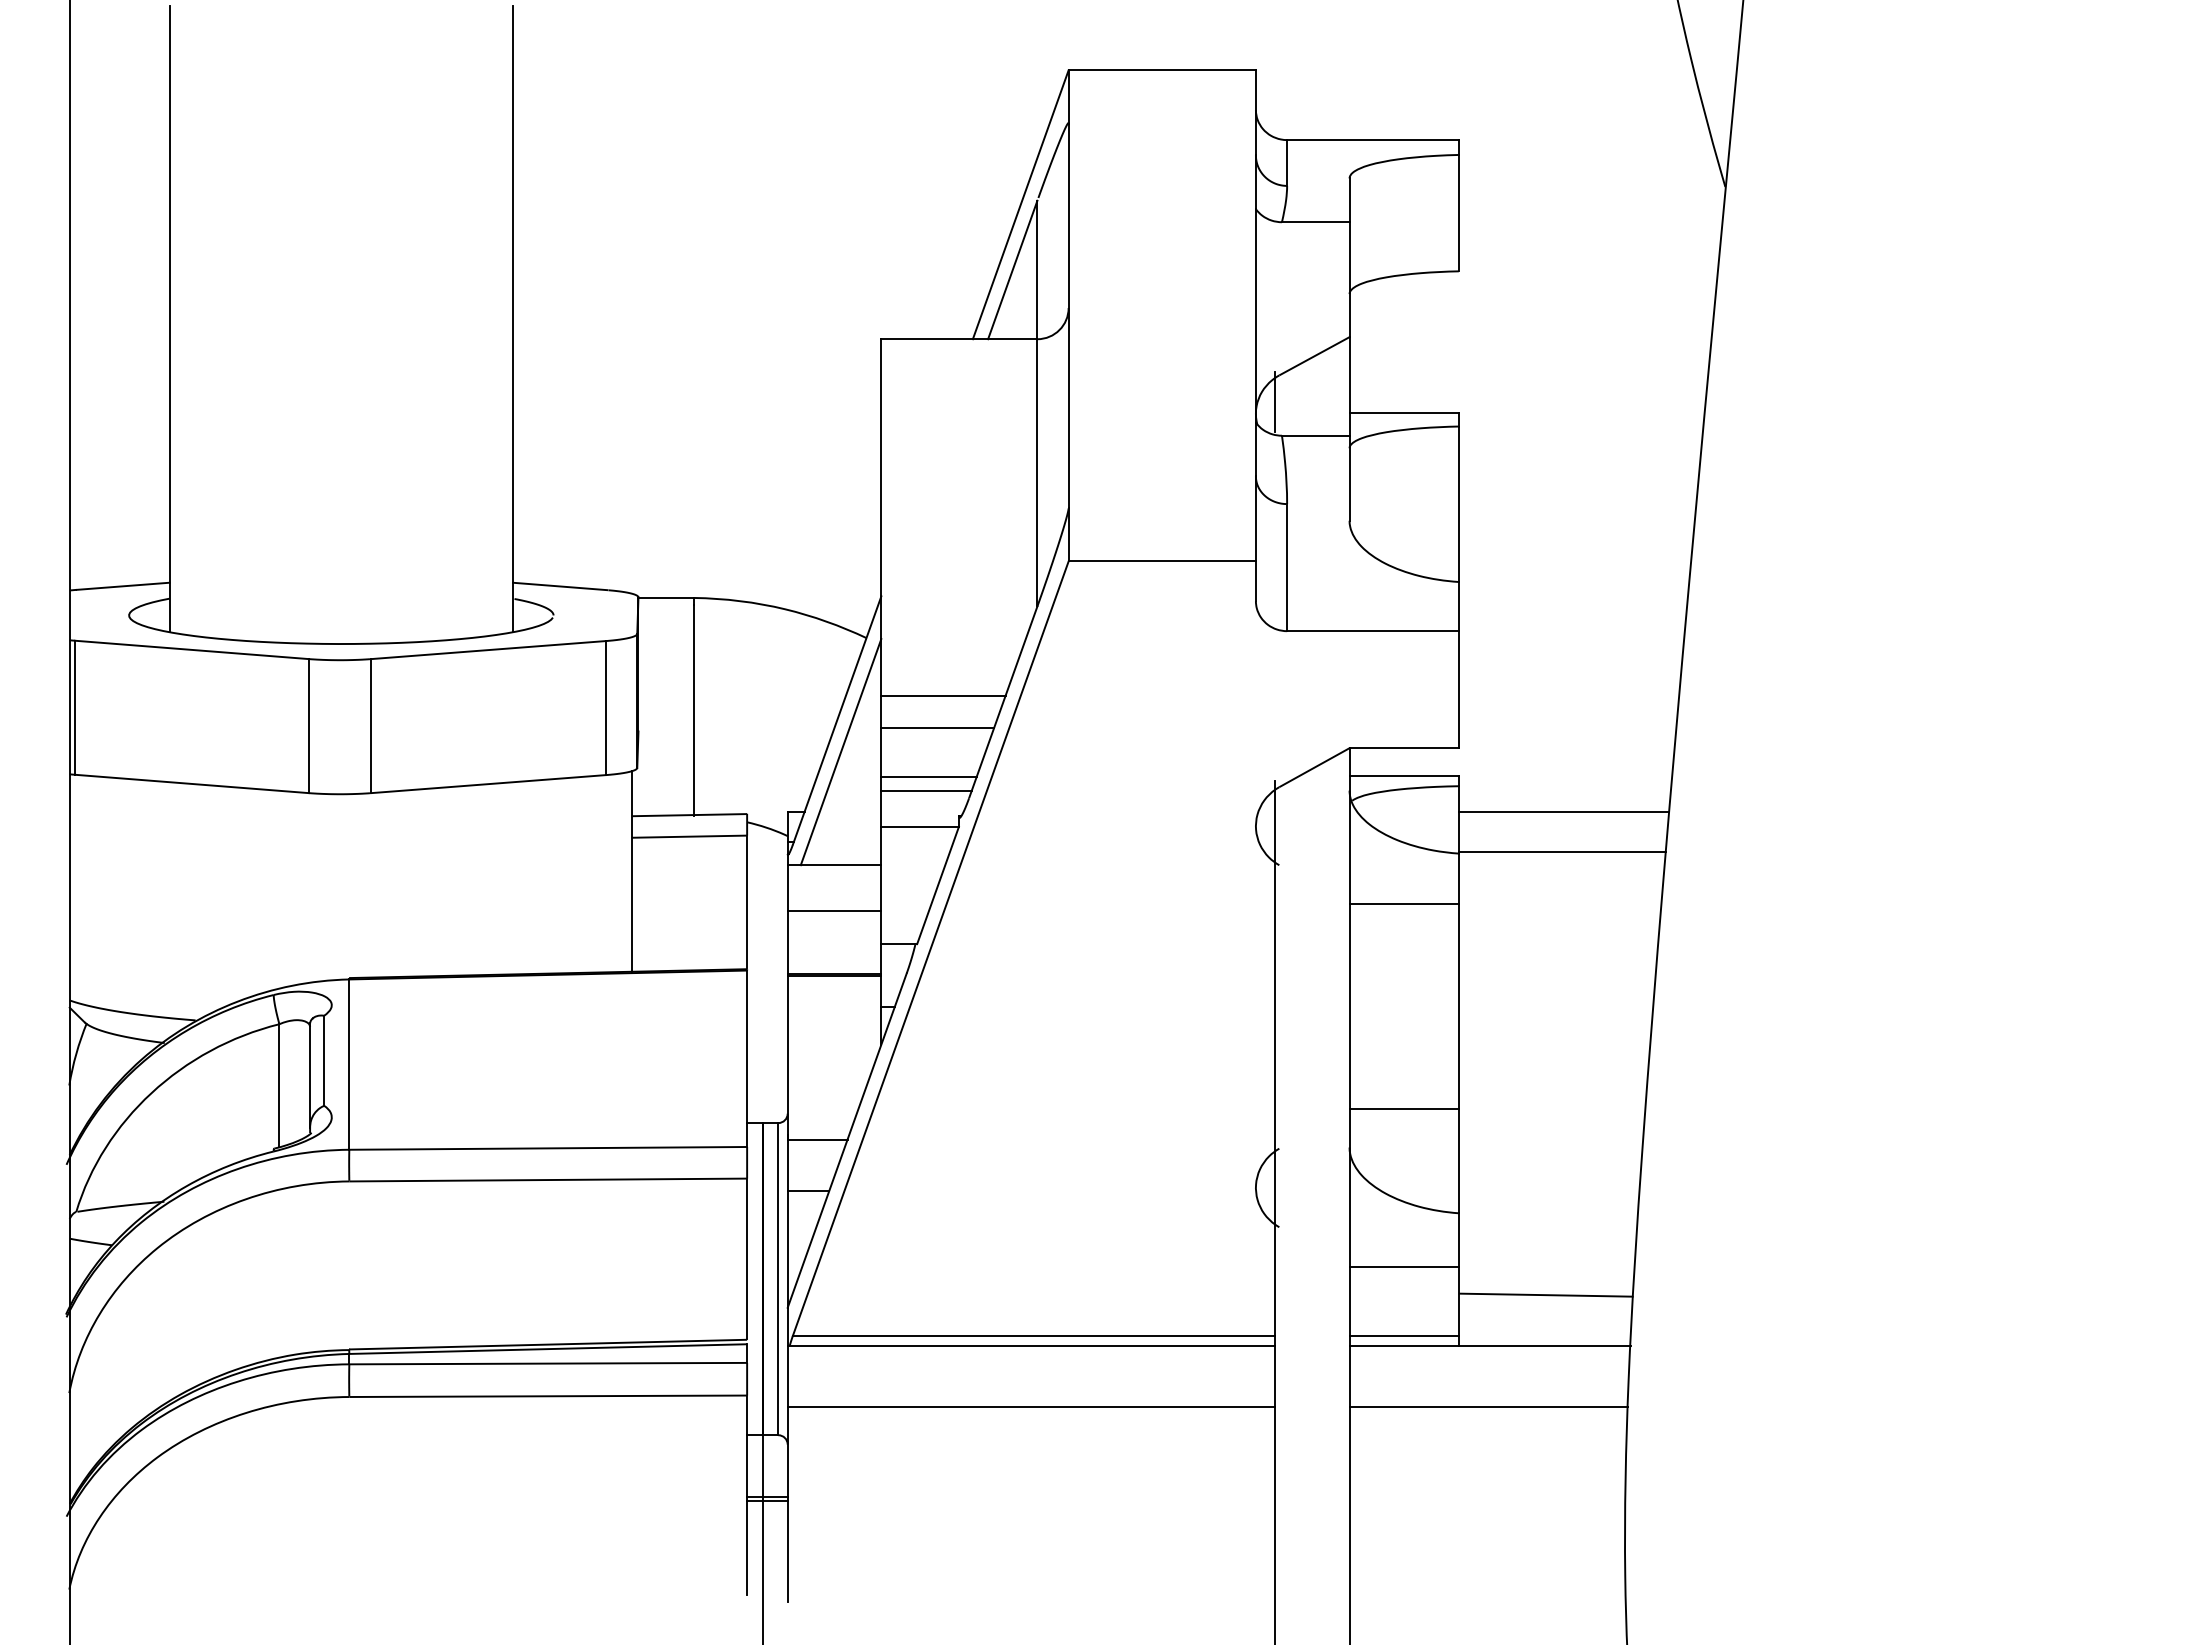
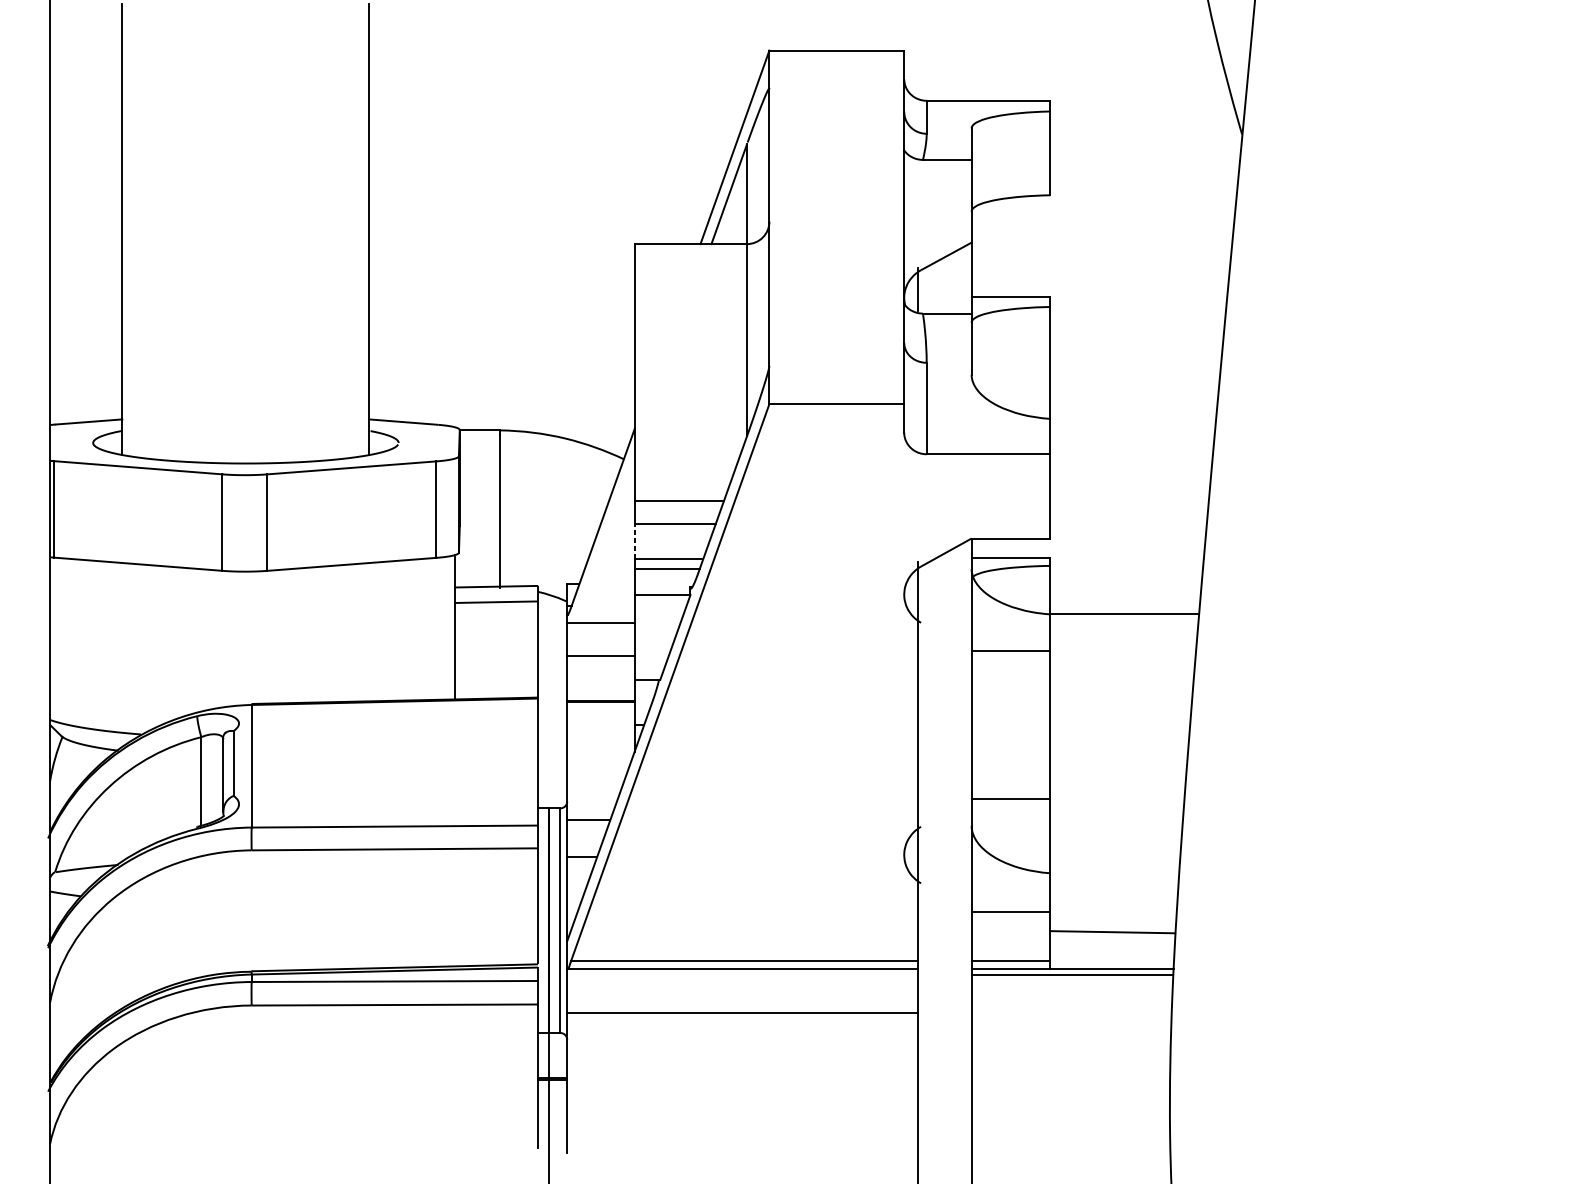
line: (881, 751) -> (634, 540), solid -> dashed
line: (840, 752) -> (605, 541), removed
line: (1563, 812) -> (1125, 584), removed
line: (1488, 1407) -> (1071, 975), moved

